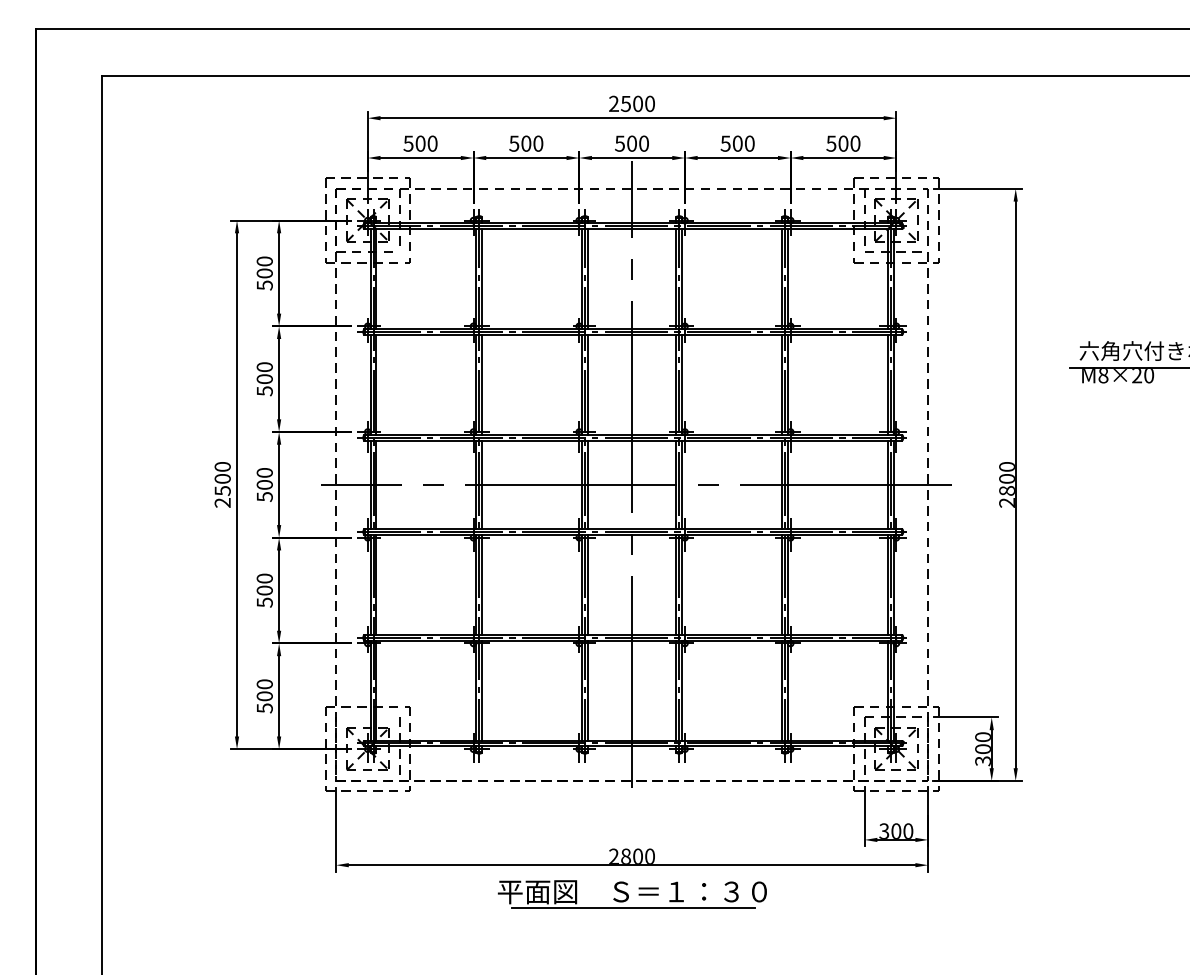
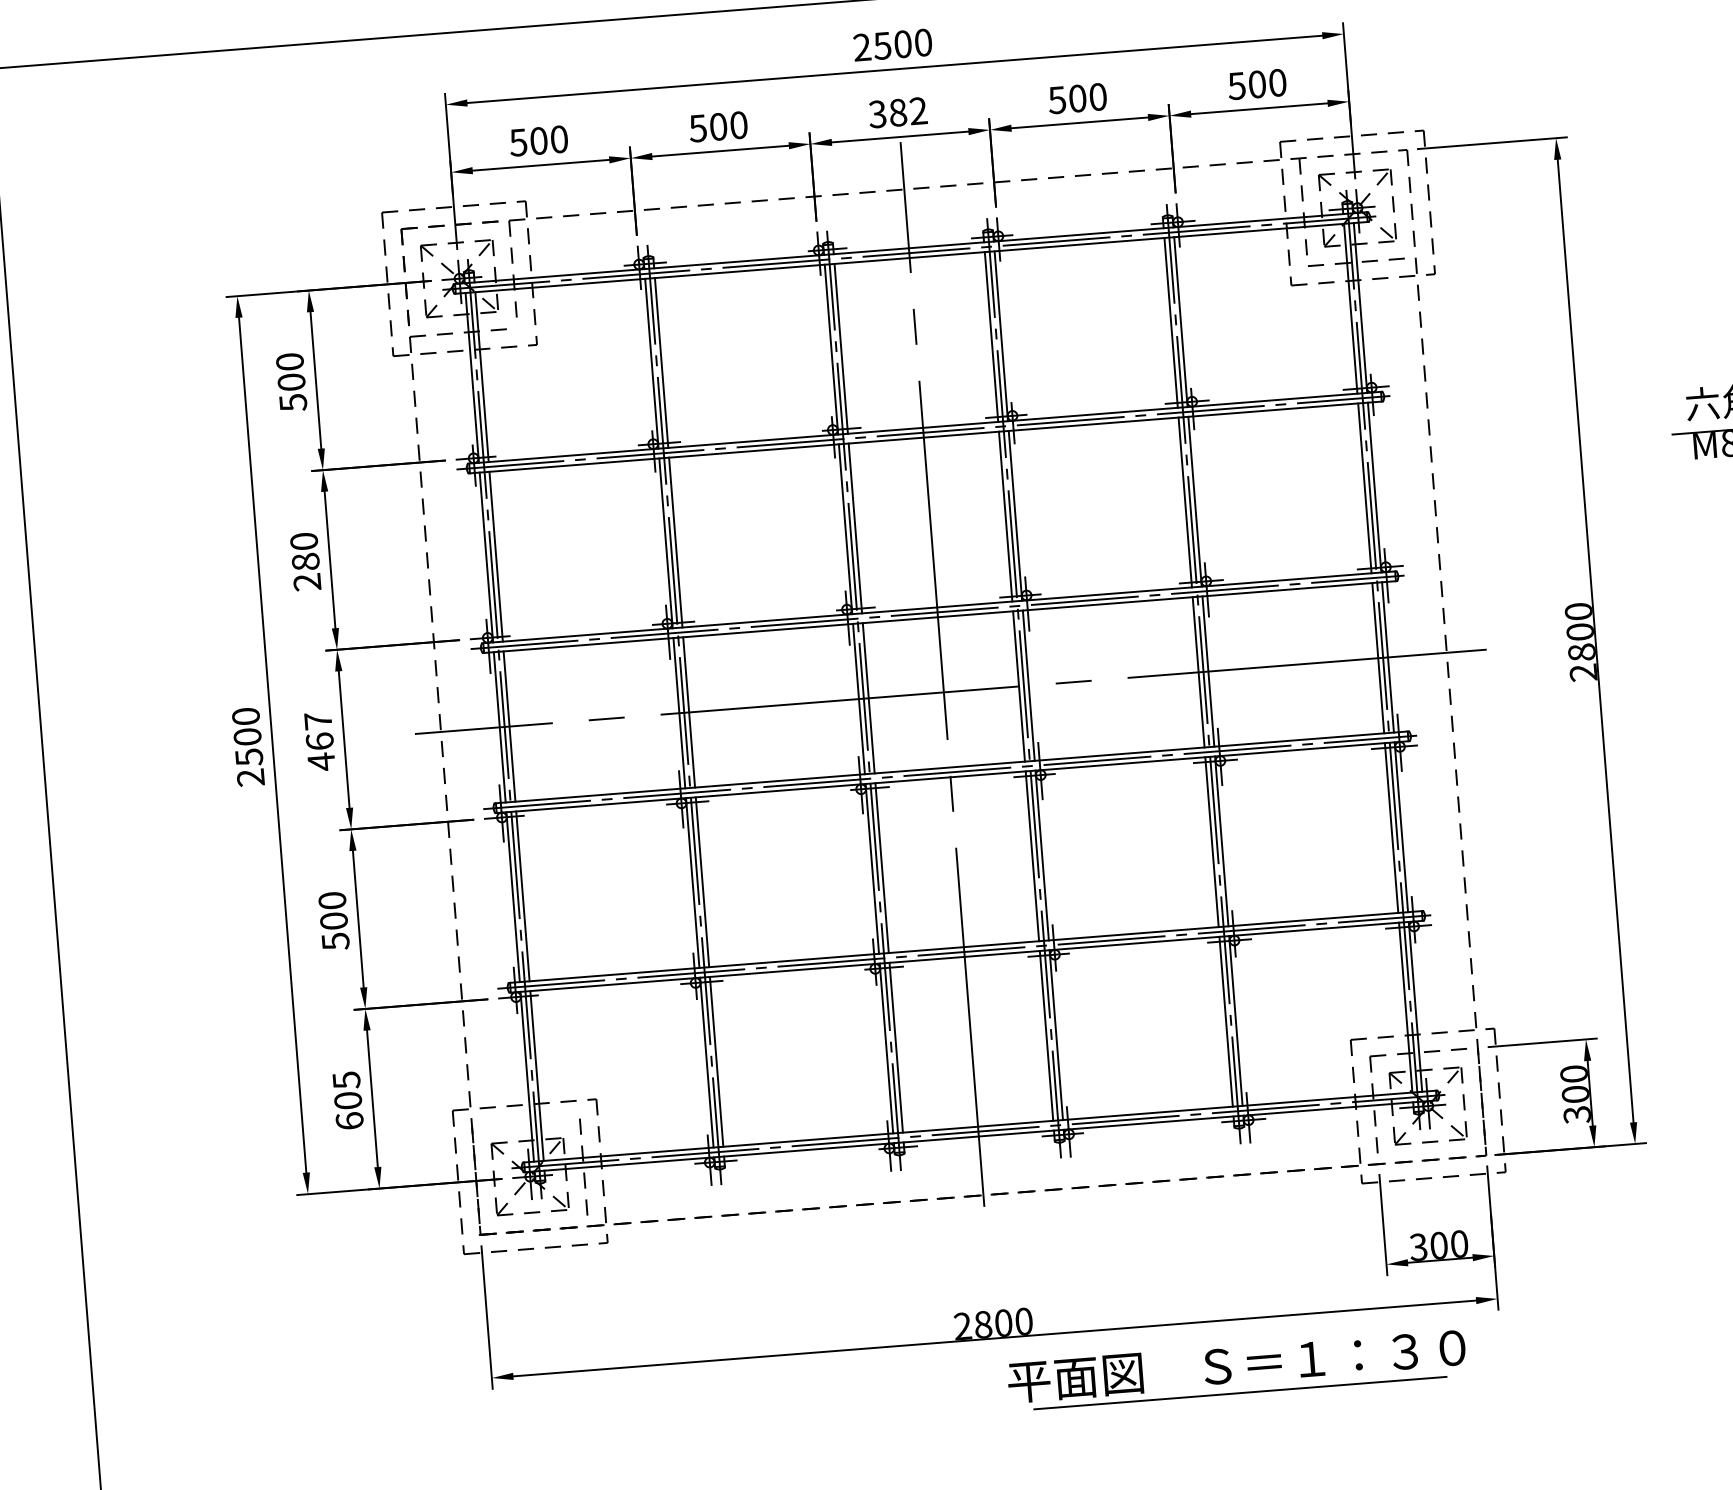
text: (631, 143) -> (897, 112), 500 -> 382
text: (264, 385) -> (306, 572), 500 -> 280
text: (264, 485) -> (319, 742), 500 -> 467
text: (264, 696) -> (347, 1101), 500 -> 605
part: (631, 894) -> (1235, 1369), moved

